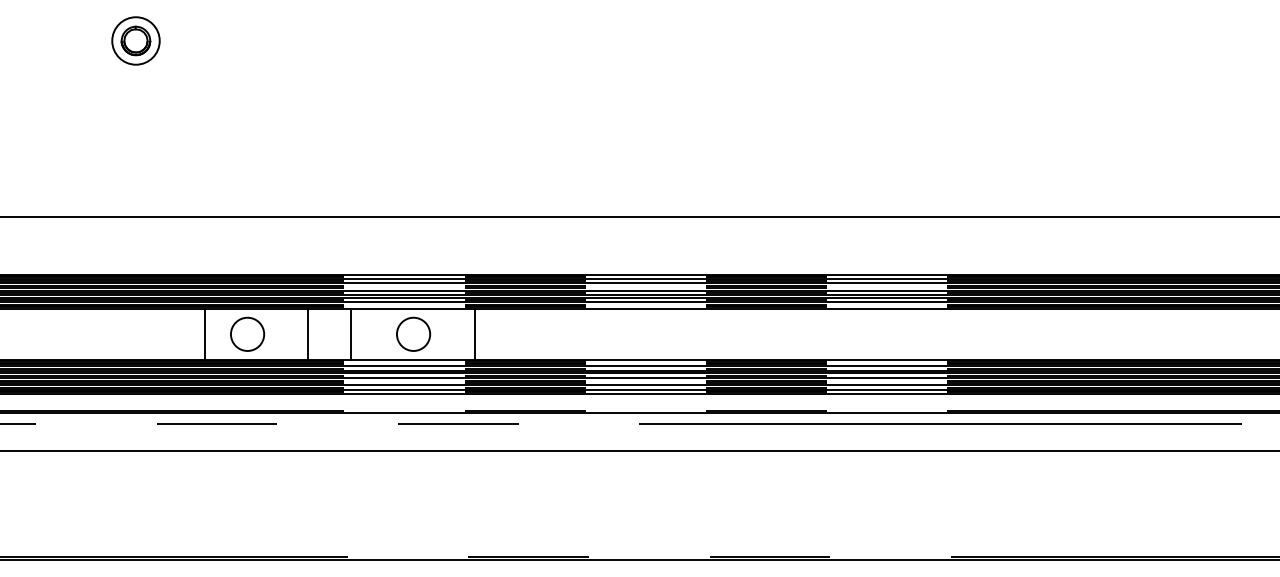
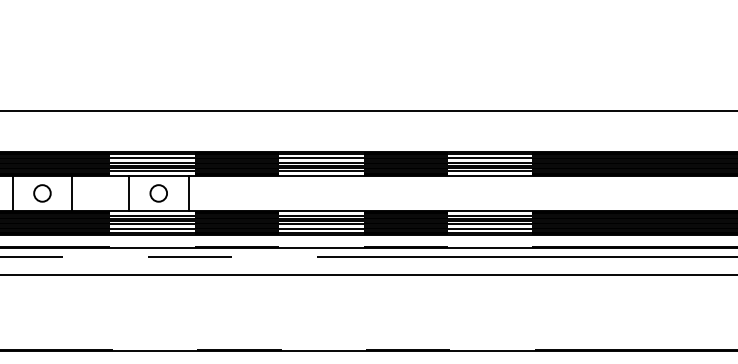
circle: (247, 333) -> (42, 192), size x0.71
line: (308, 333) -> (72, 192), moved
line: (350, 333) -> (128, 192), moved
circle: (413, 333) -> (158, 192), size x0.71
line: (475, 333) -> (188, 192), moved

